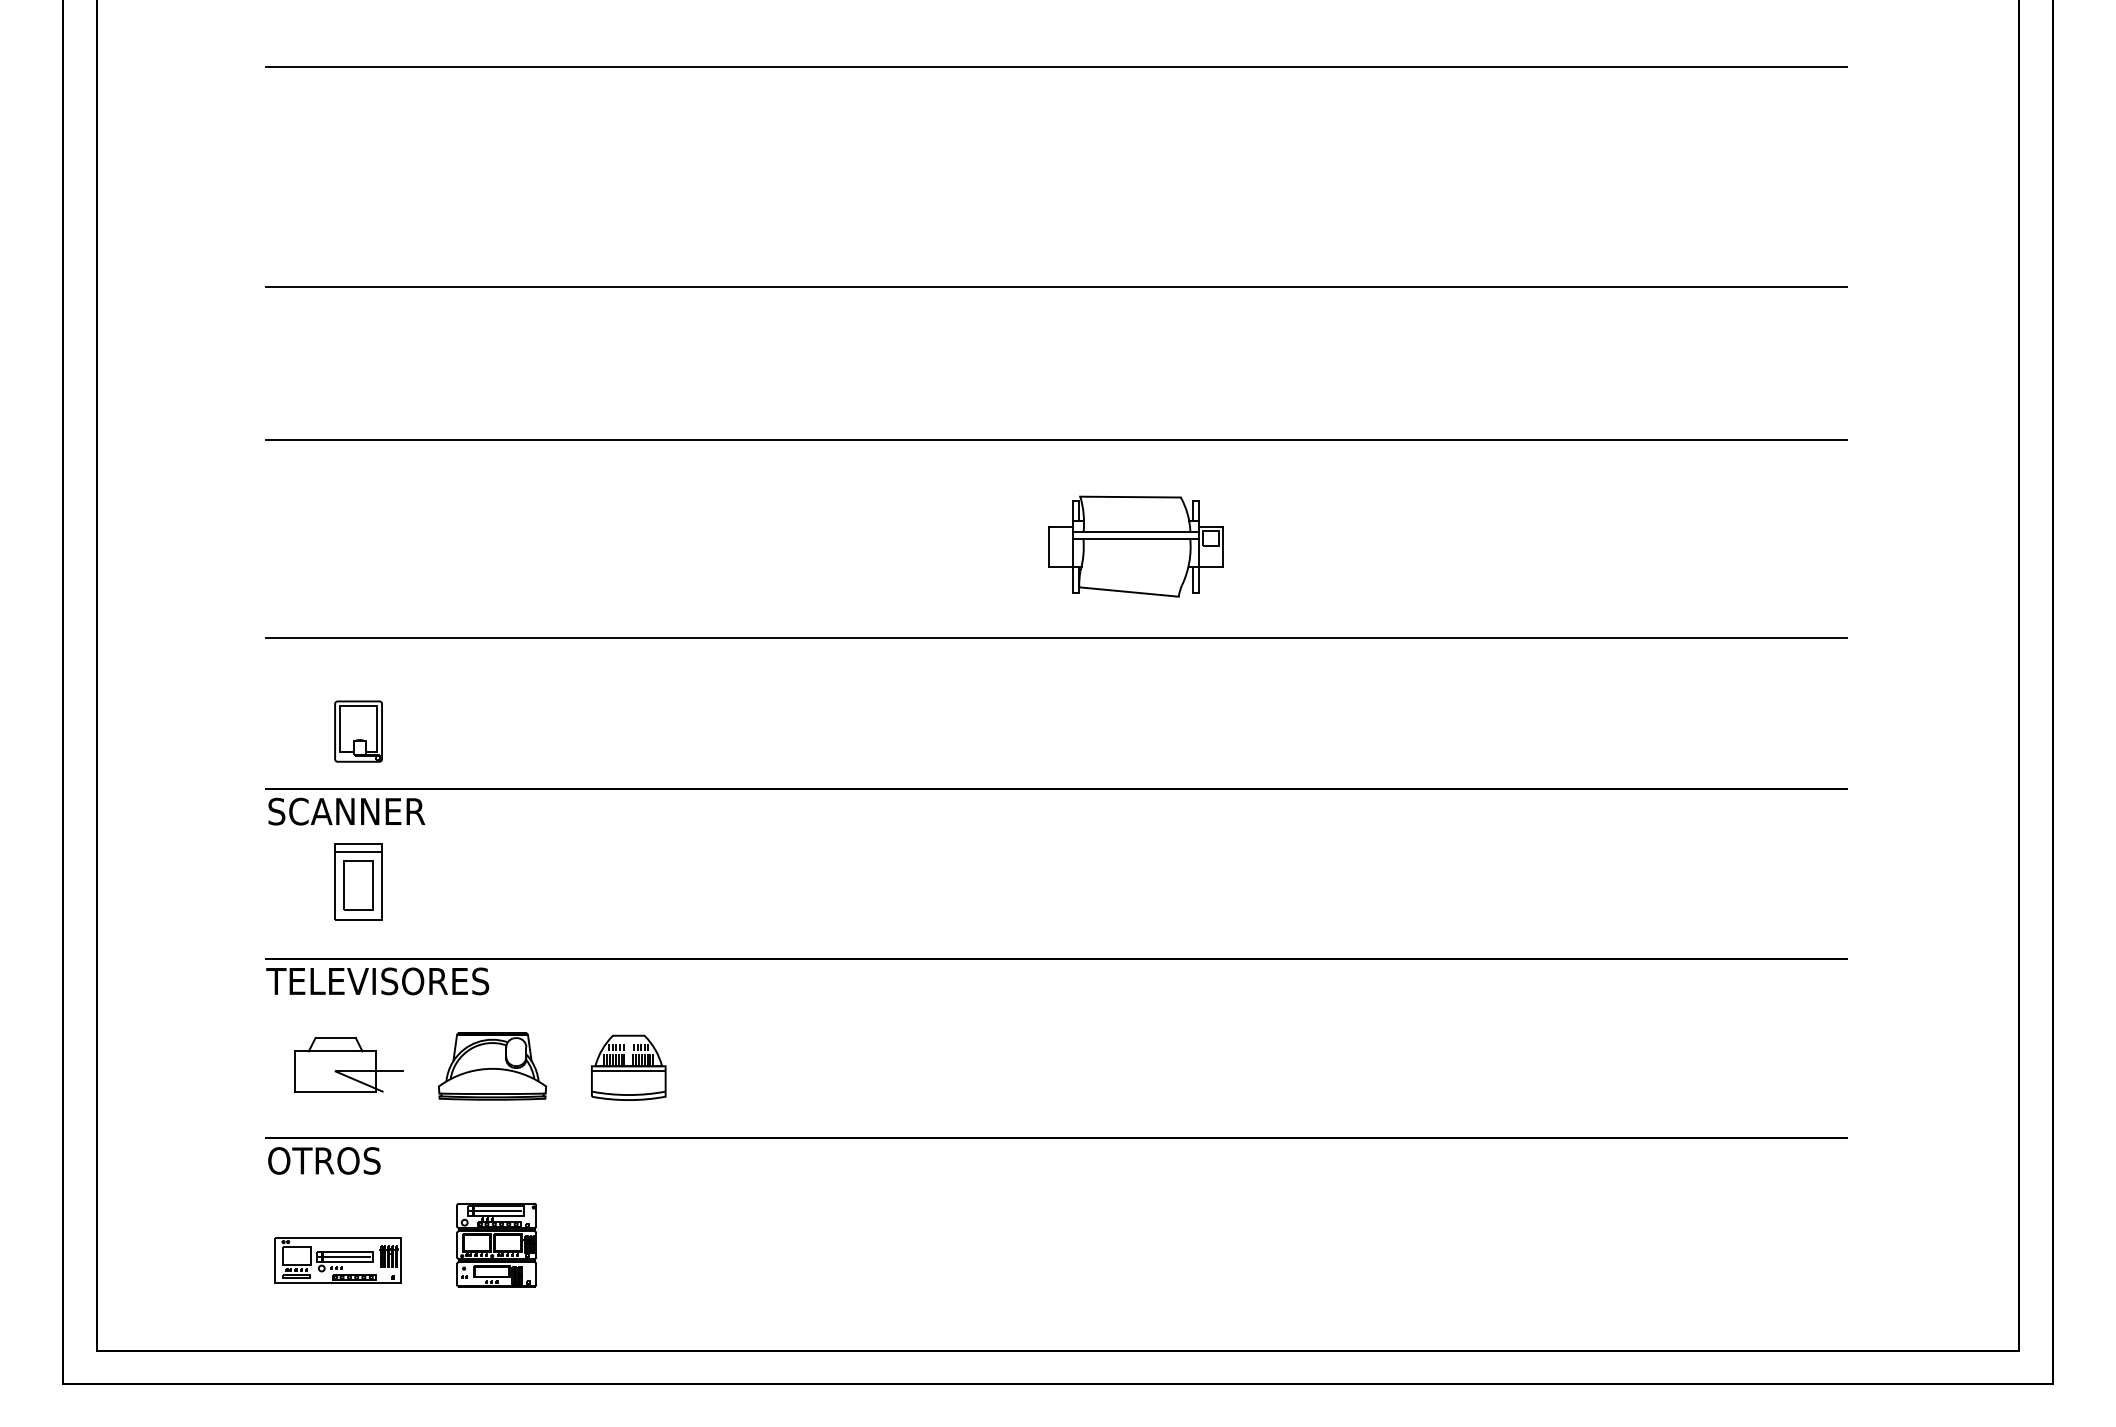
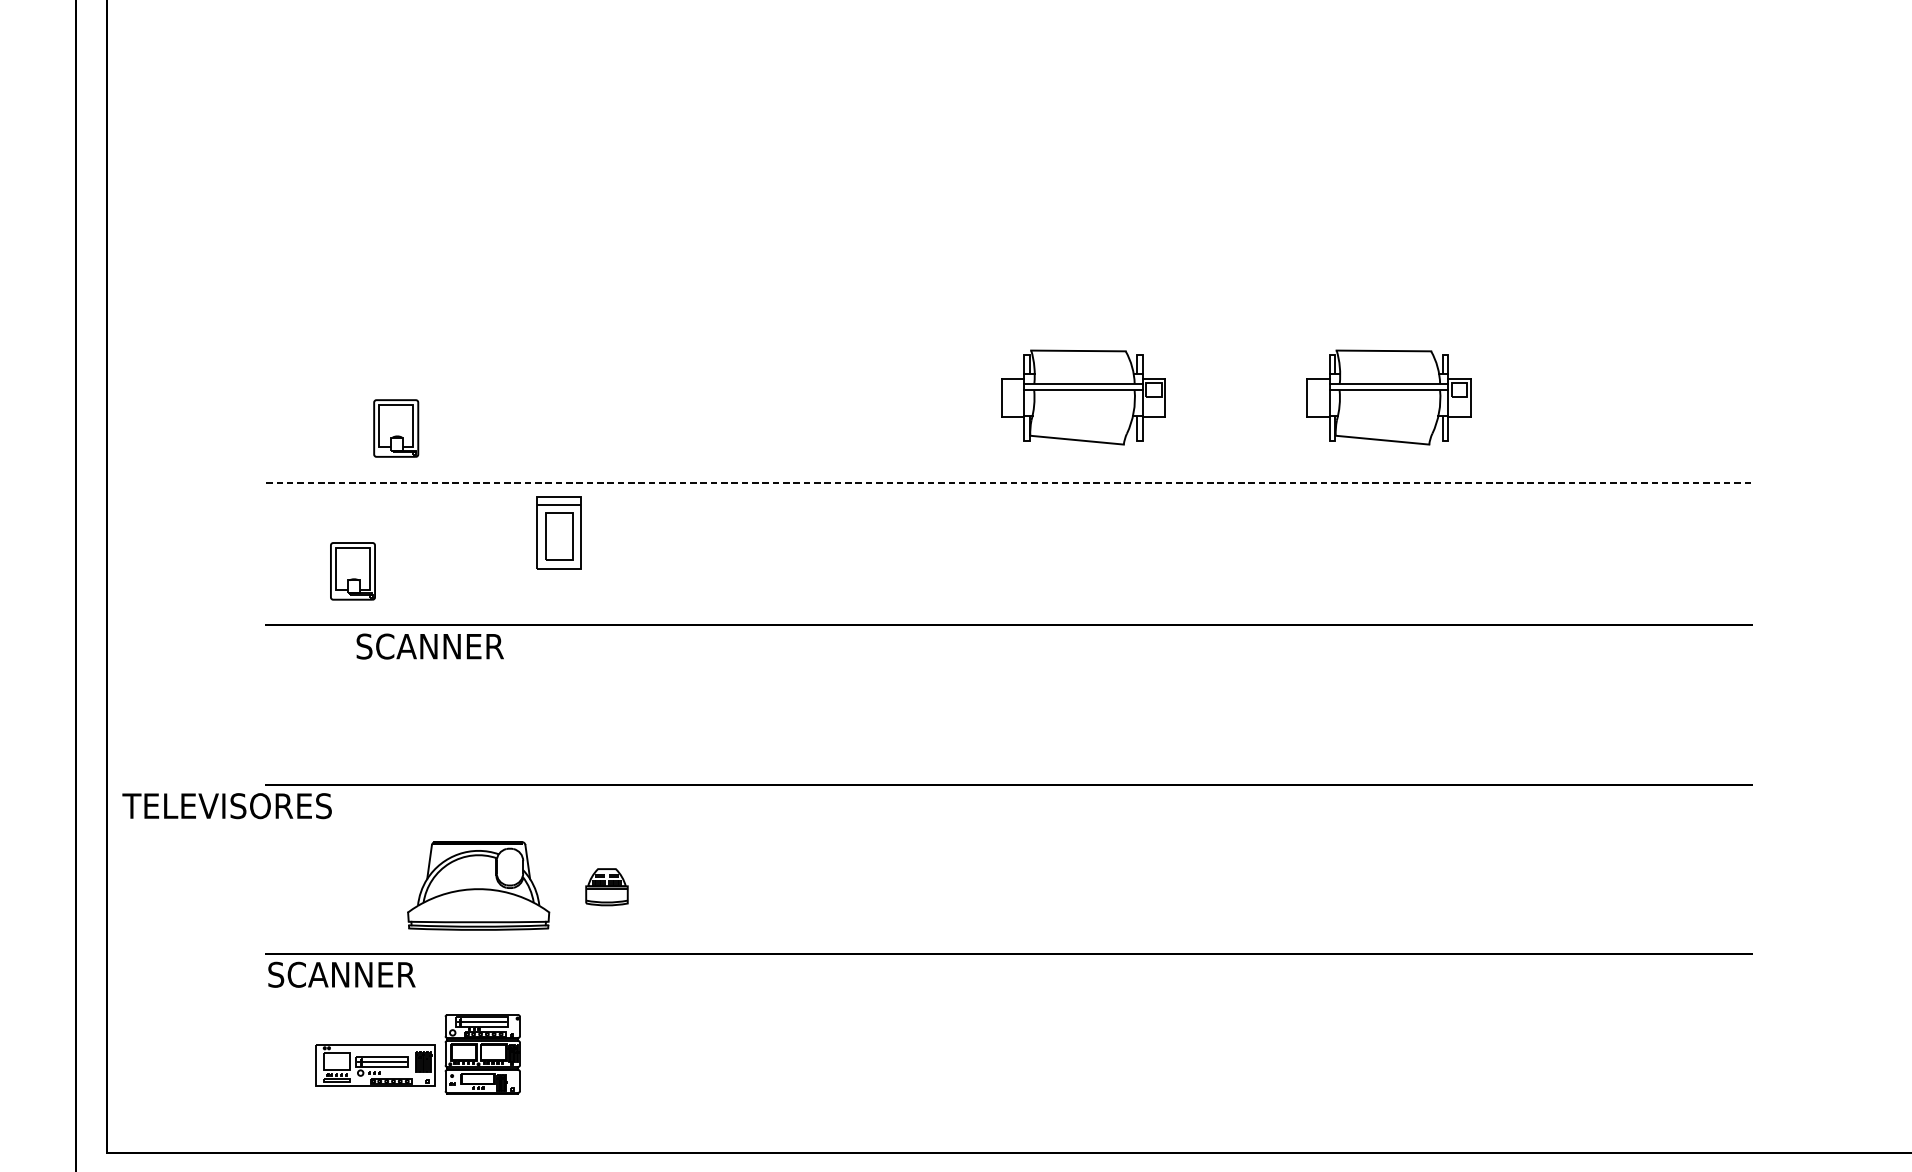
line: (1056, 286) -> (1008, 153), removed
line: (1056, 439) -> (1008, 296), removed
part: (1460, 546) -> (1388, 397), added
part: (404, 579) -> (396, 428), added
line: (1056, 637) -> (1008, 482), solid -> dashed
text: (346, 811) -> (429, 646), moved
part: (358, 881) -> (559, 532), moved
text: (377, 981) -> (226, 806), moved
part: (348, 1064) -> (343, 884), removed
part: (492, 1066) -> (478, 886), size x1.4
part: (628, 1067) -> (606, 887), size x0.6
text: (346, 1160) -> (341, 974), OTROS -> SCANNER
part: (337, 1260) -> (375, 1065), moved

